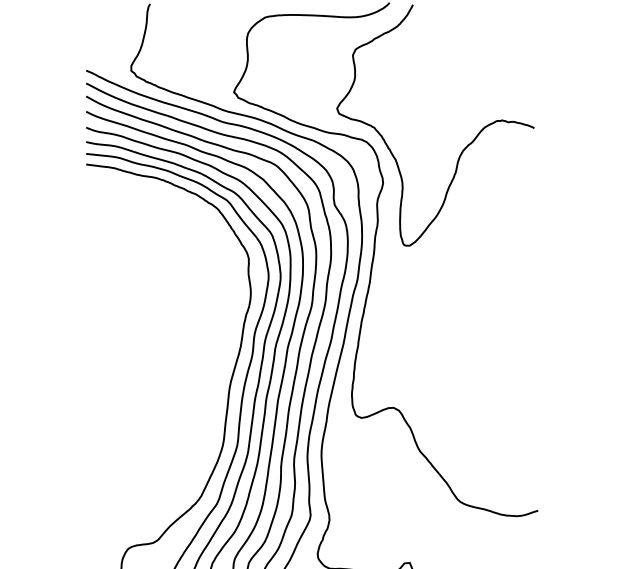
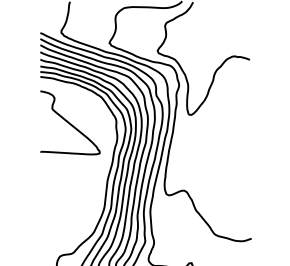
curve: (148, 262) -> (69, 122), added

